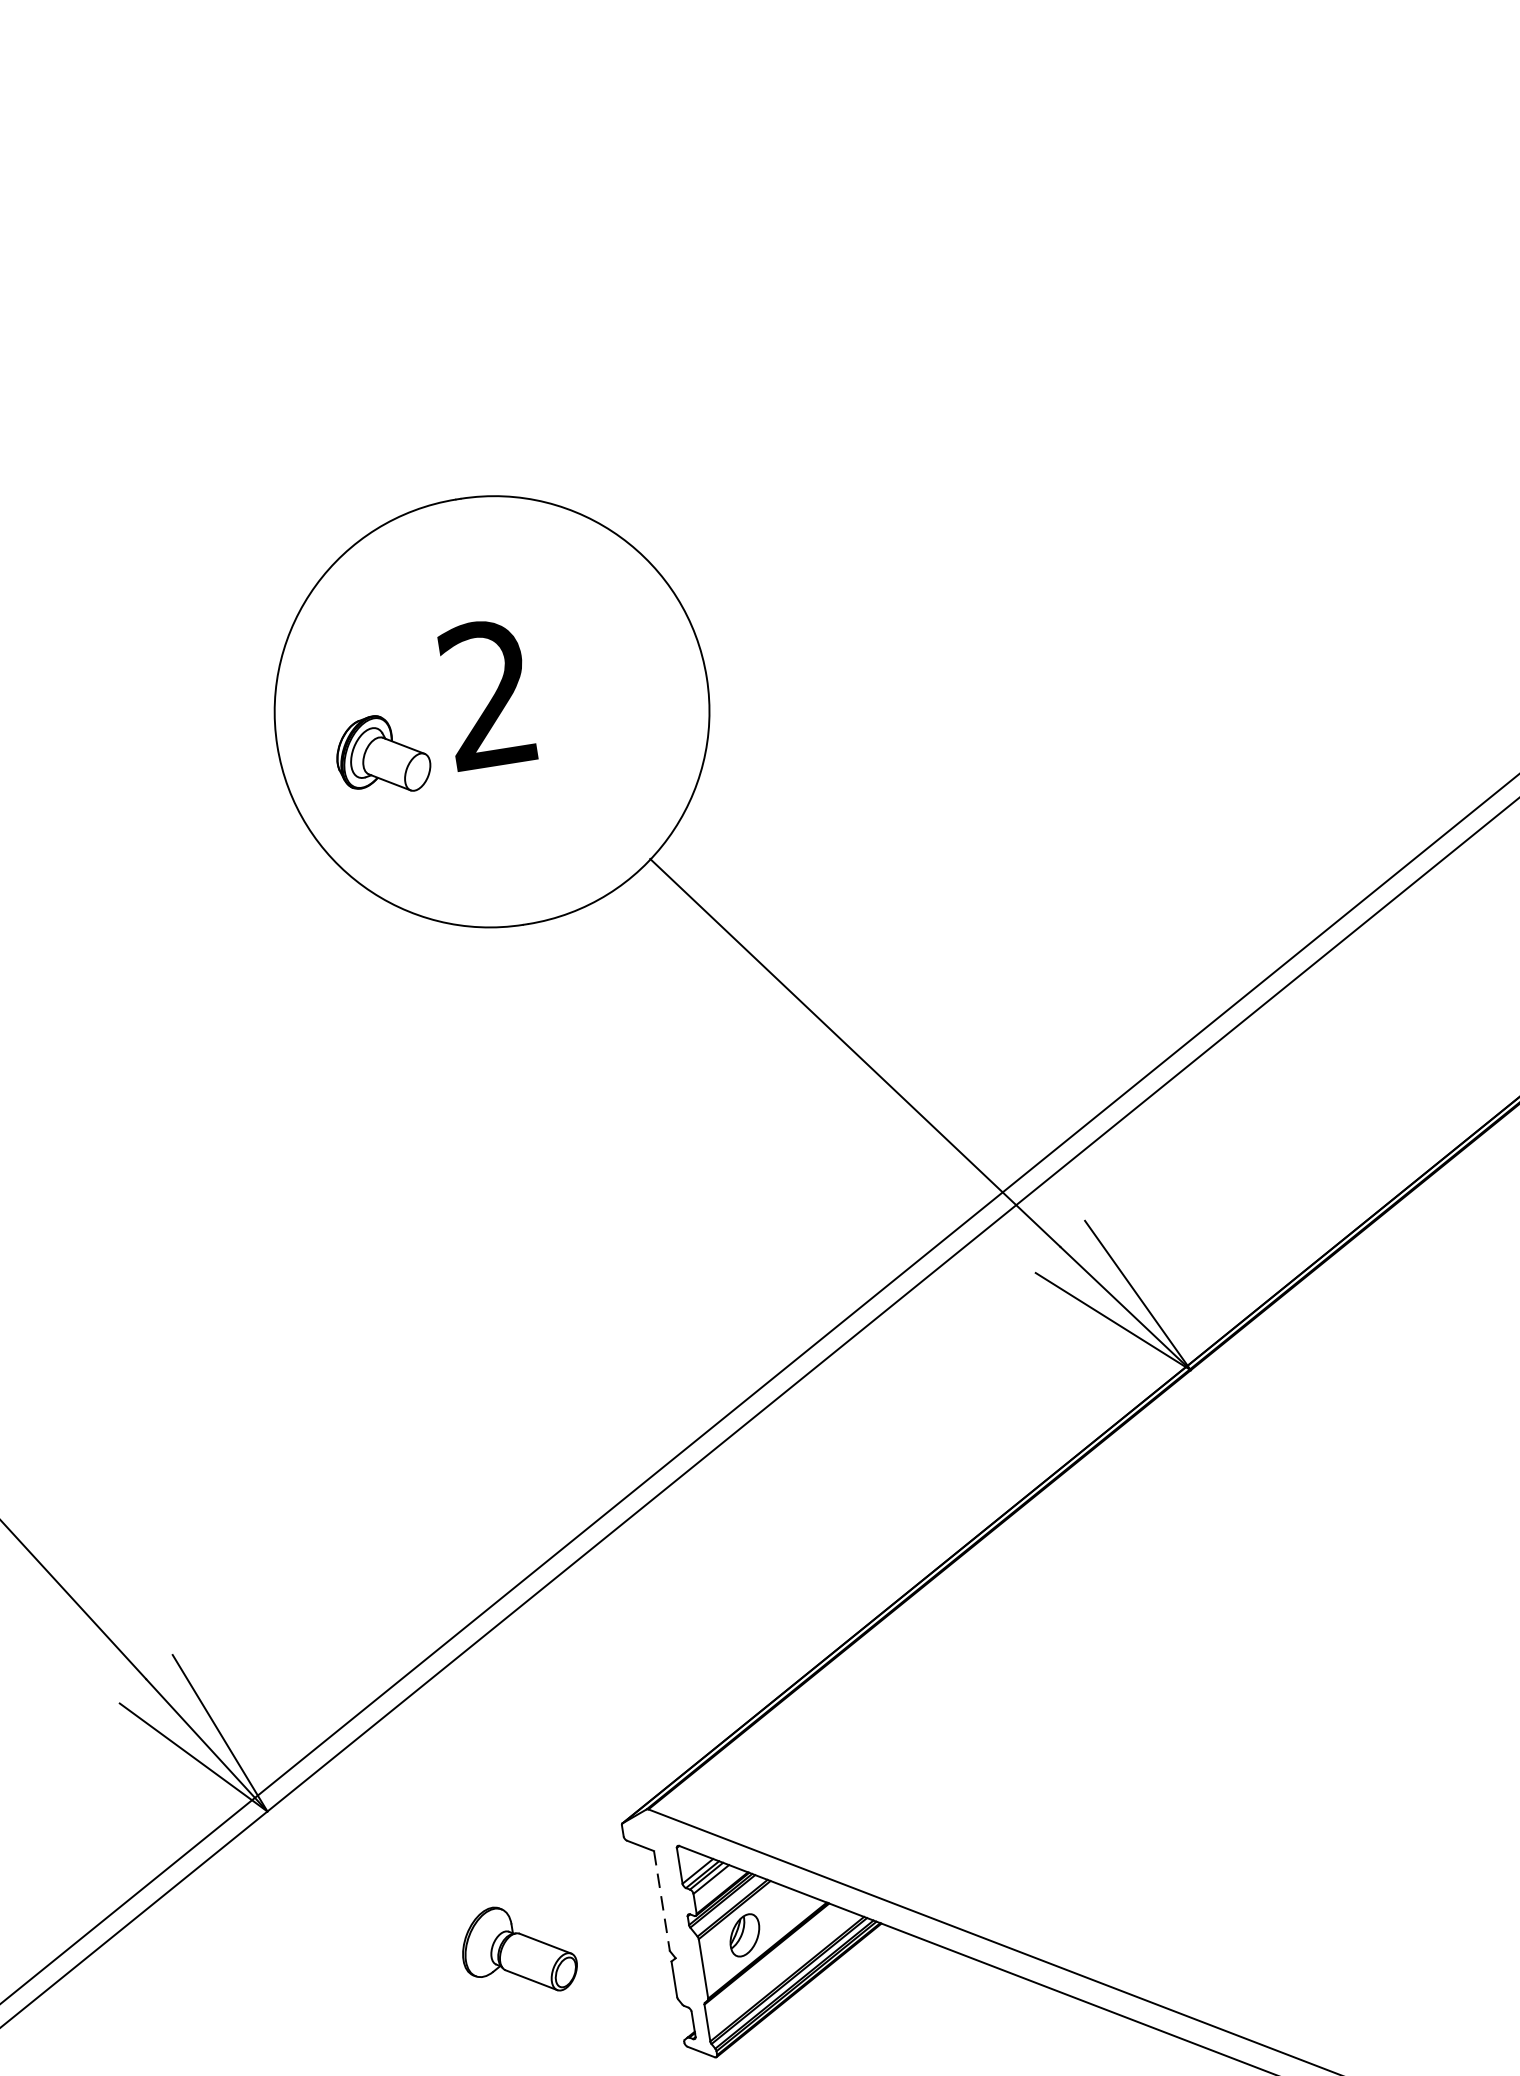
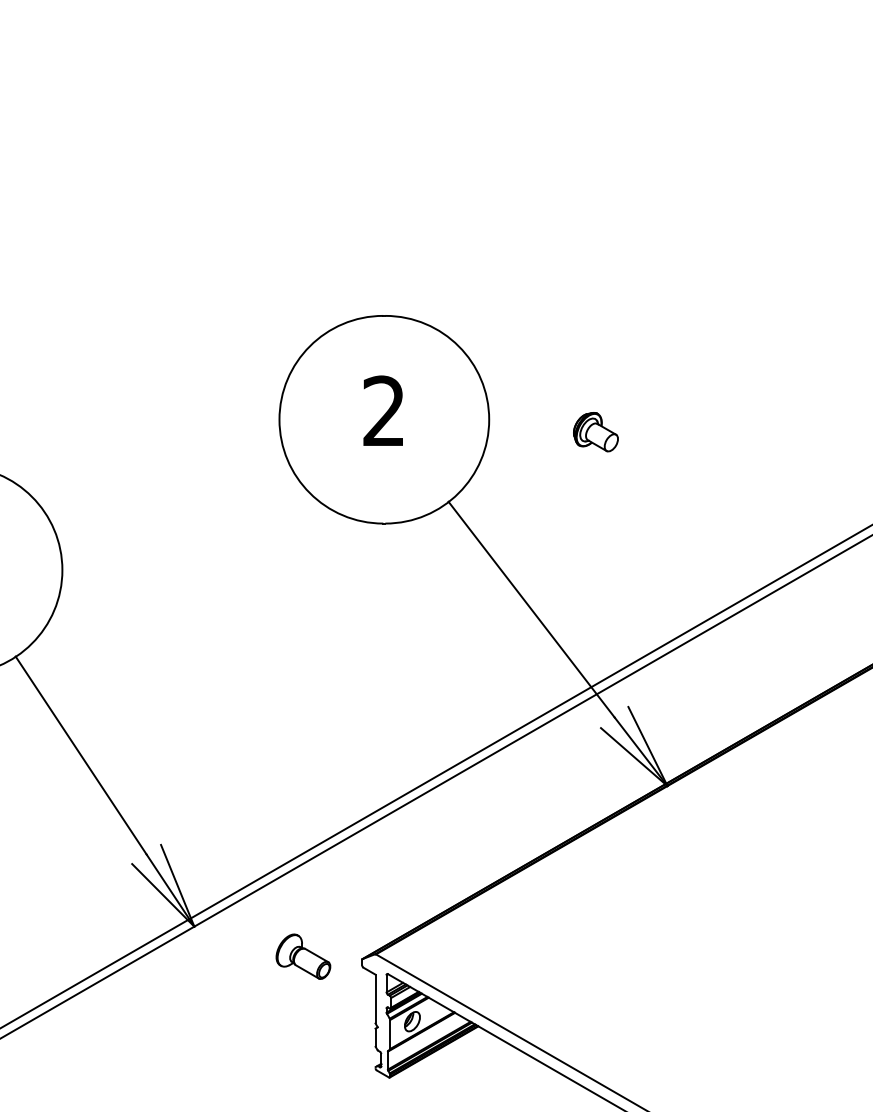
part: (381, 756) -> (595, 432), moved
line: (662, 1901) -> (375, 999), dashed -> solid
part: (518, 1949) -> (303, 956), moved

